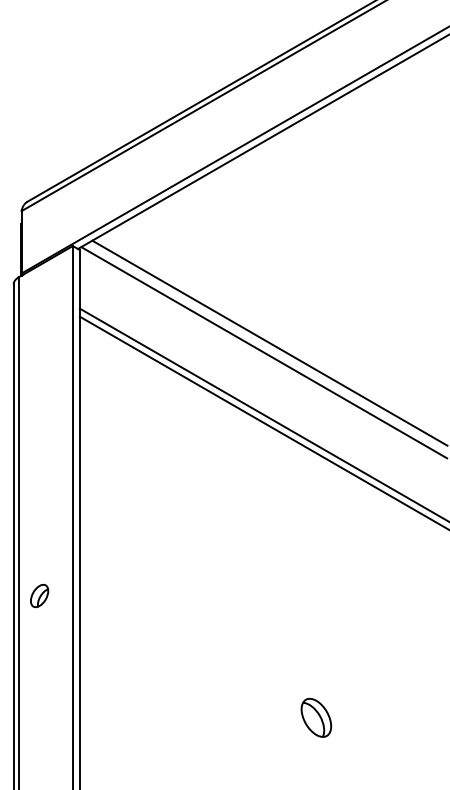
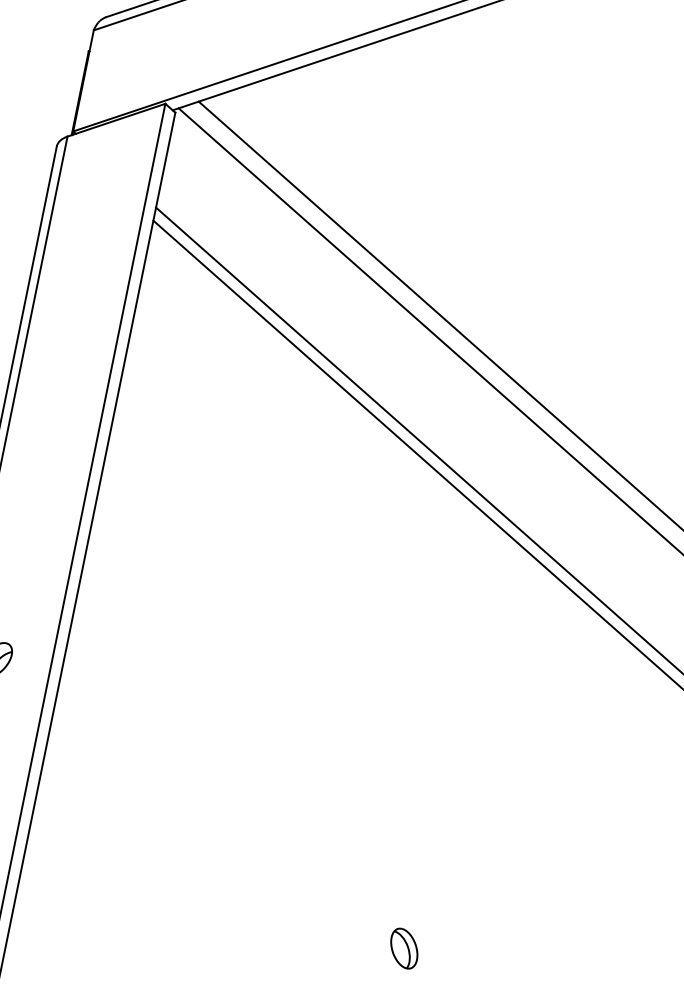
part: (315, 717) -> (403, 948), size x0.6

